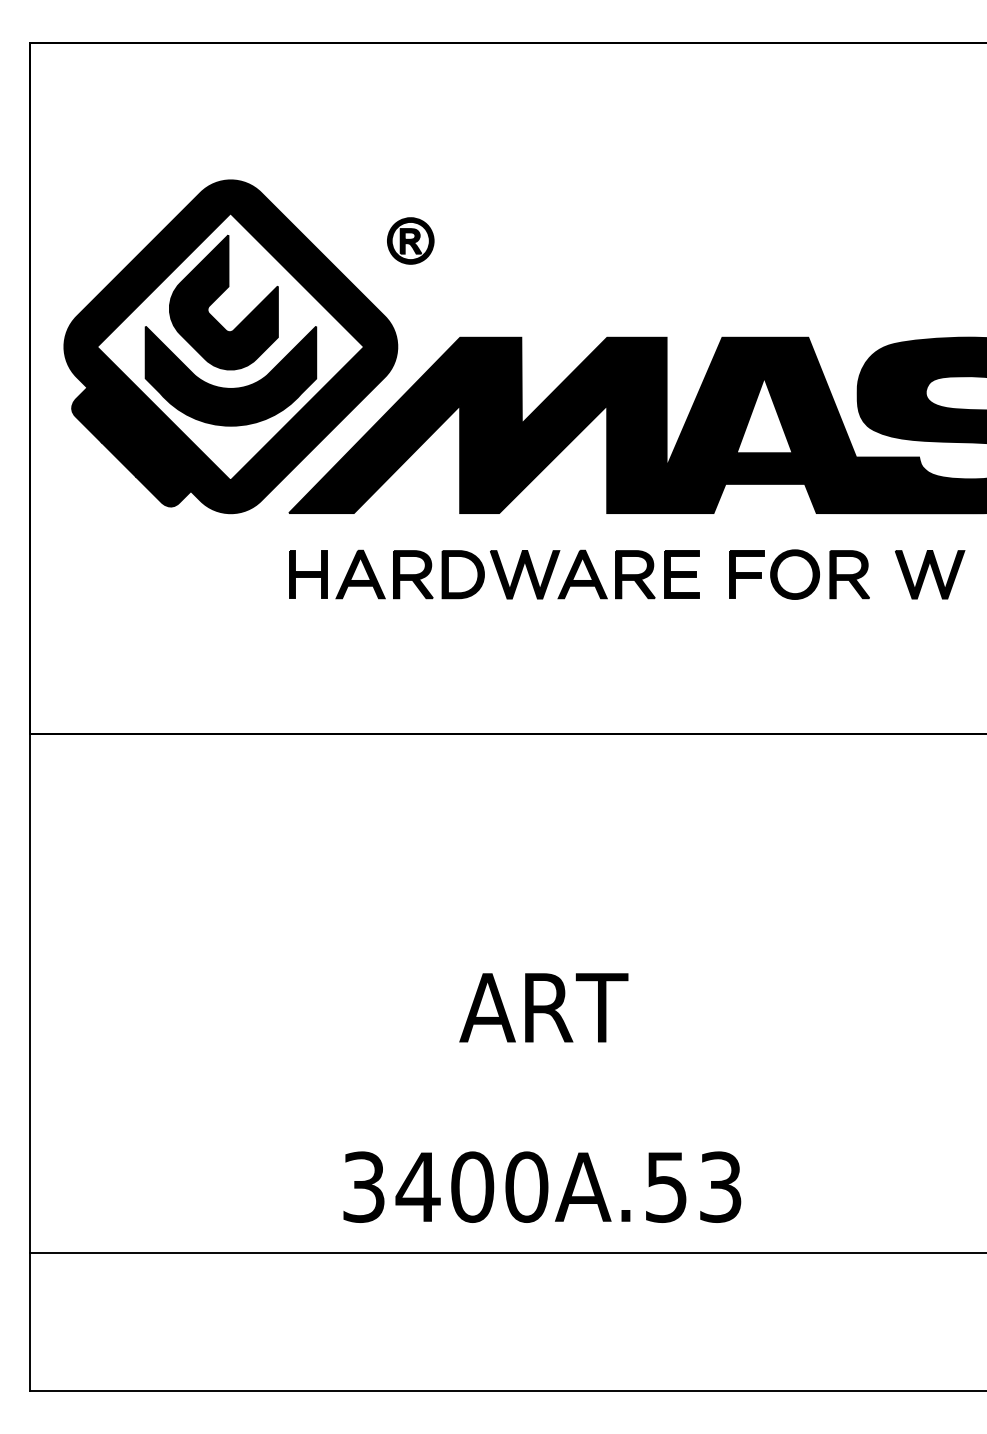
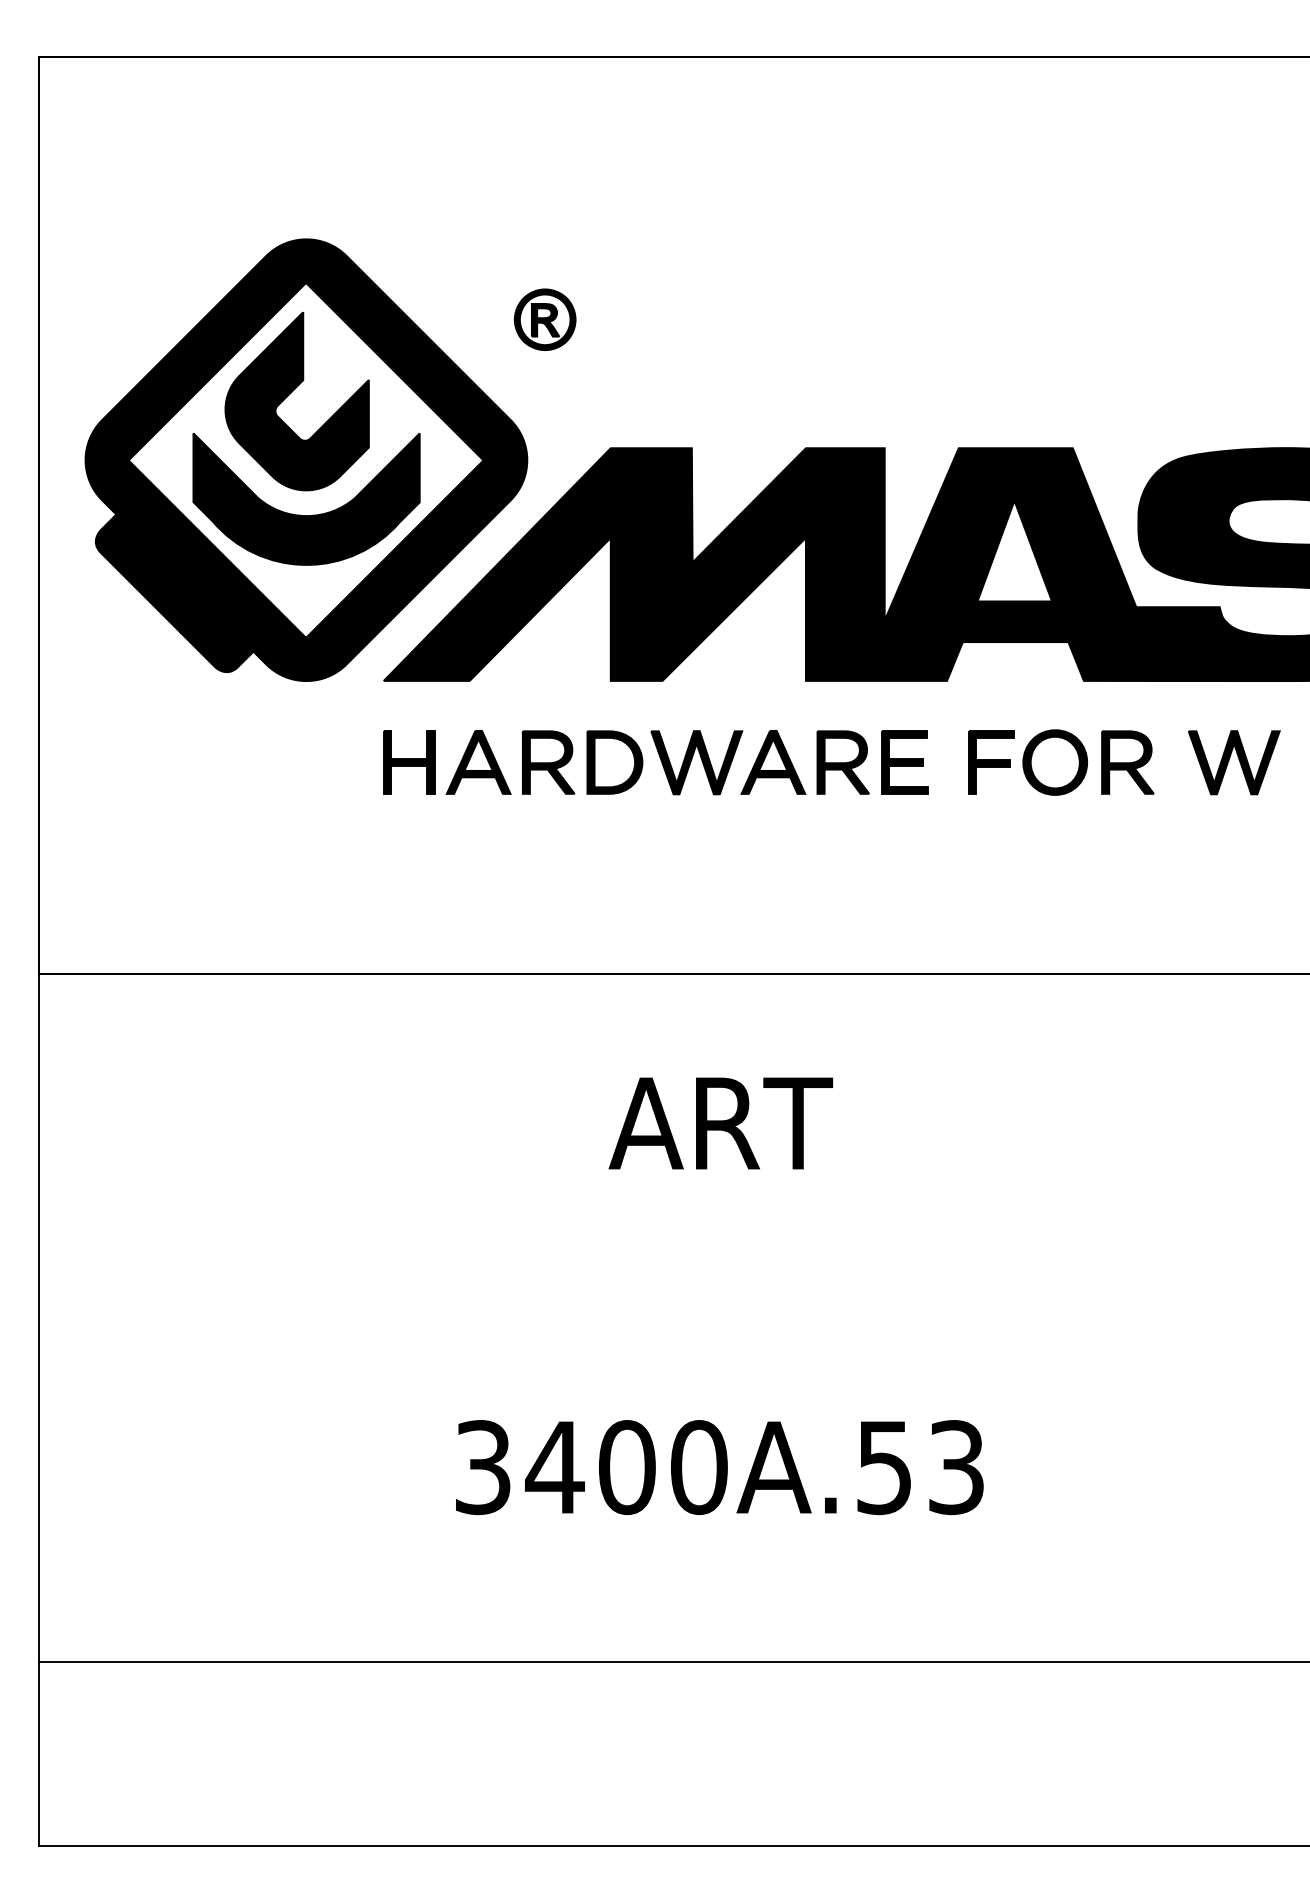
text: (543, 1007) -> (720, 1123), moved
text: (542, 1187) -> (719, 1467), moved

